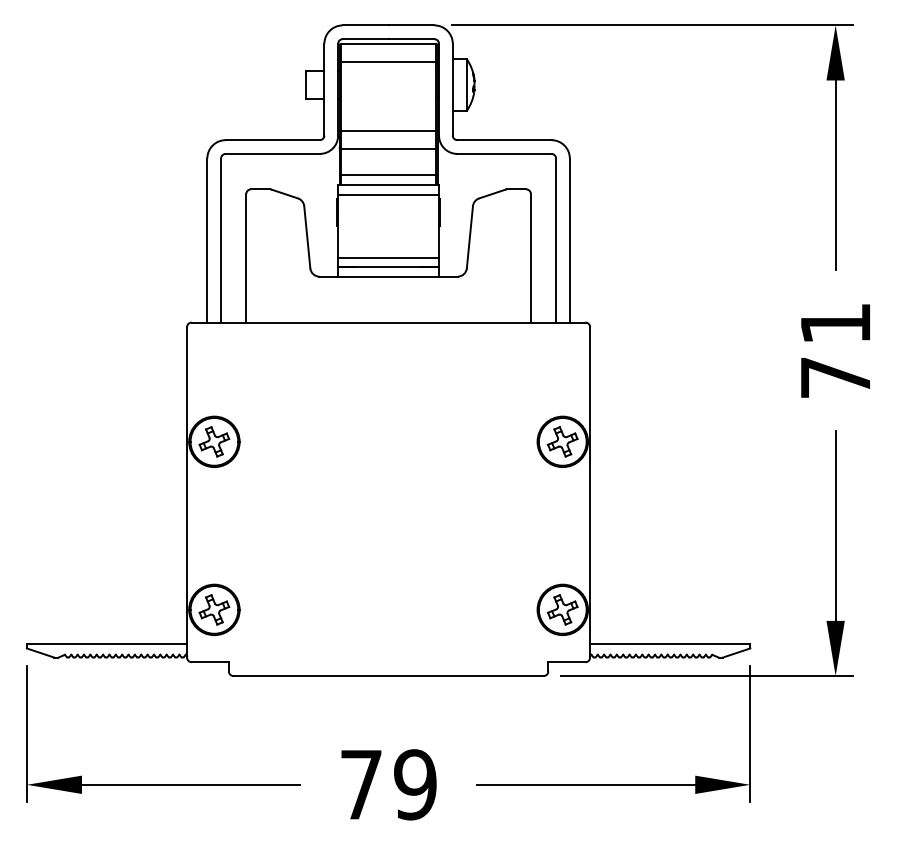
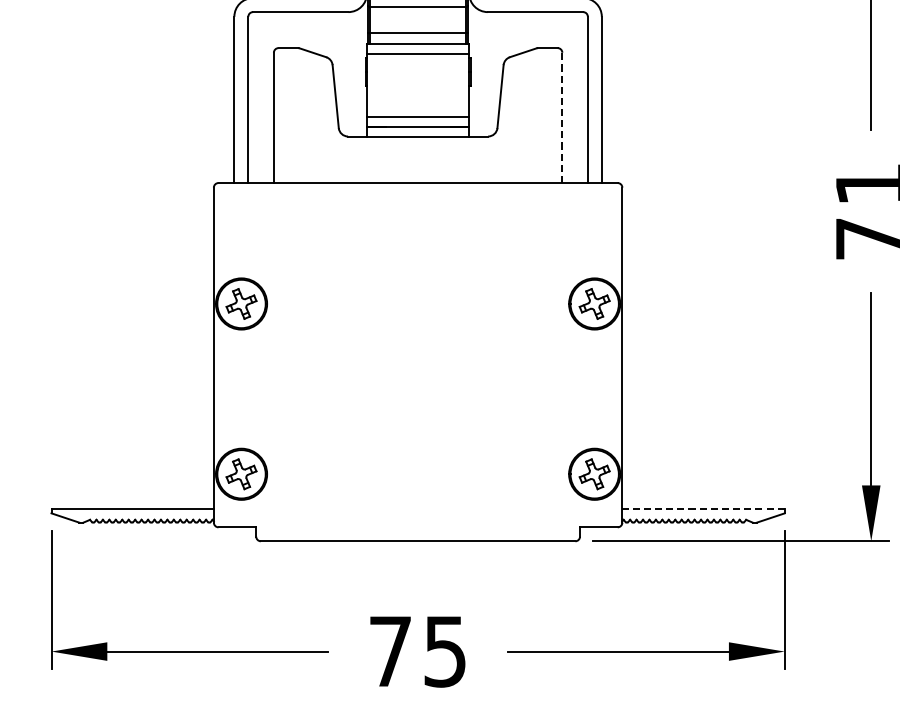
line: (530, 257) -> (561, 117), solid -> dashed
line: (669, 643) -> (702, 508), solid -> dashed
text: (415, 784) -> (445, 651), 79 -> 75

